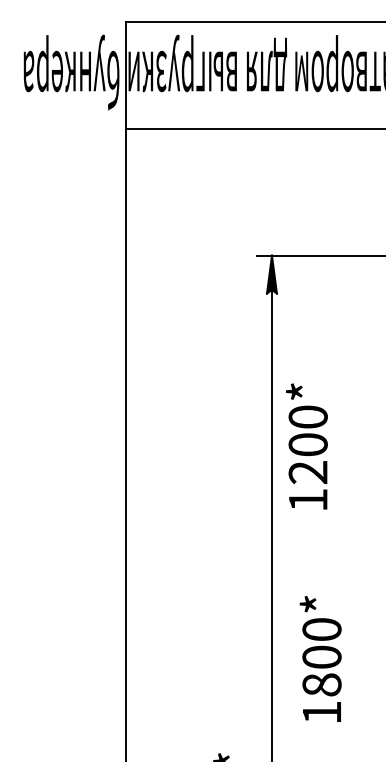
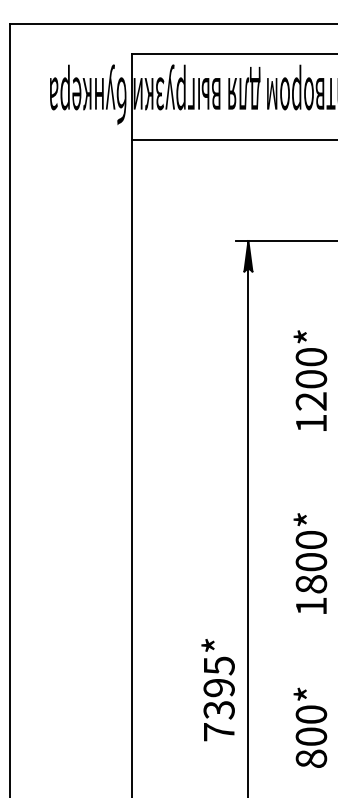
text: (307, 446) -> (310, 380), moved
text: (320, 658) -> (310, 563), moved

